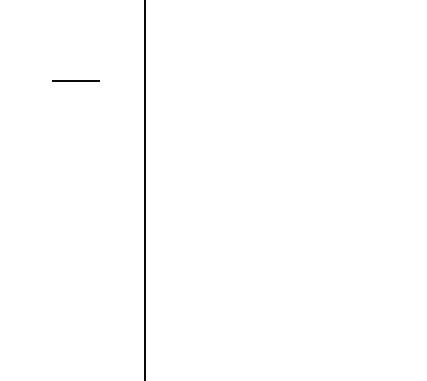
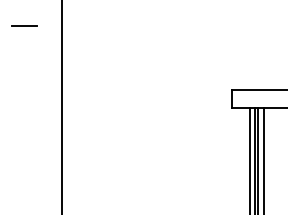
line: (76, 79) -> (24, 25), moved

